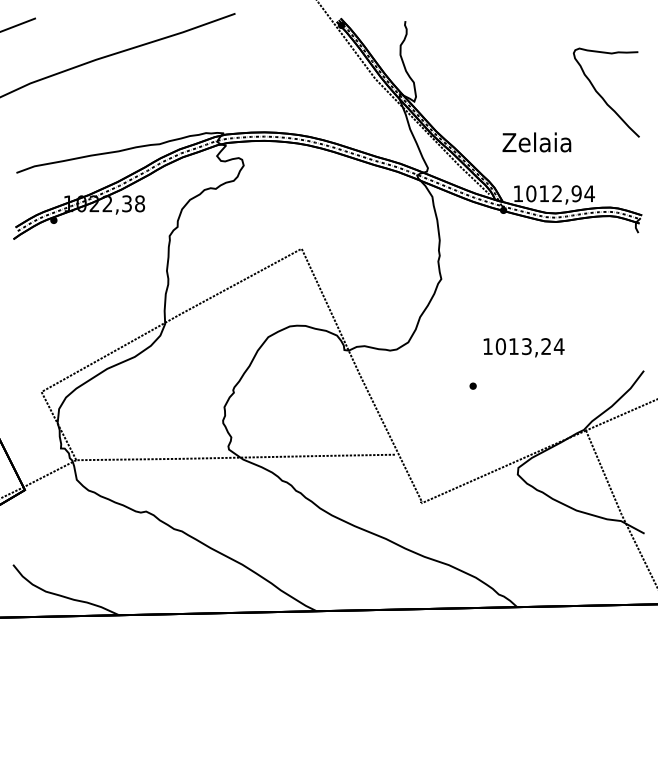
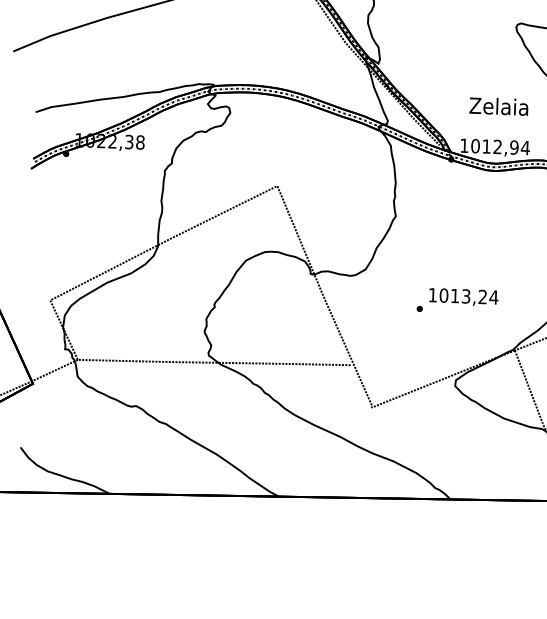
text: (536, 142) -> (498, 106), moved
text: (523, 347) -> (463, 297), moved

